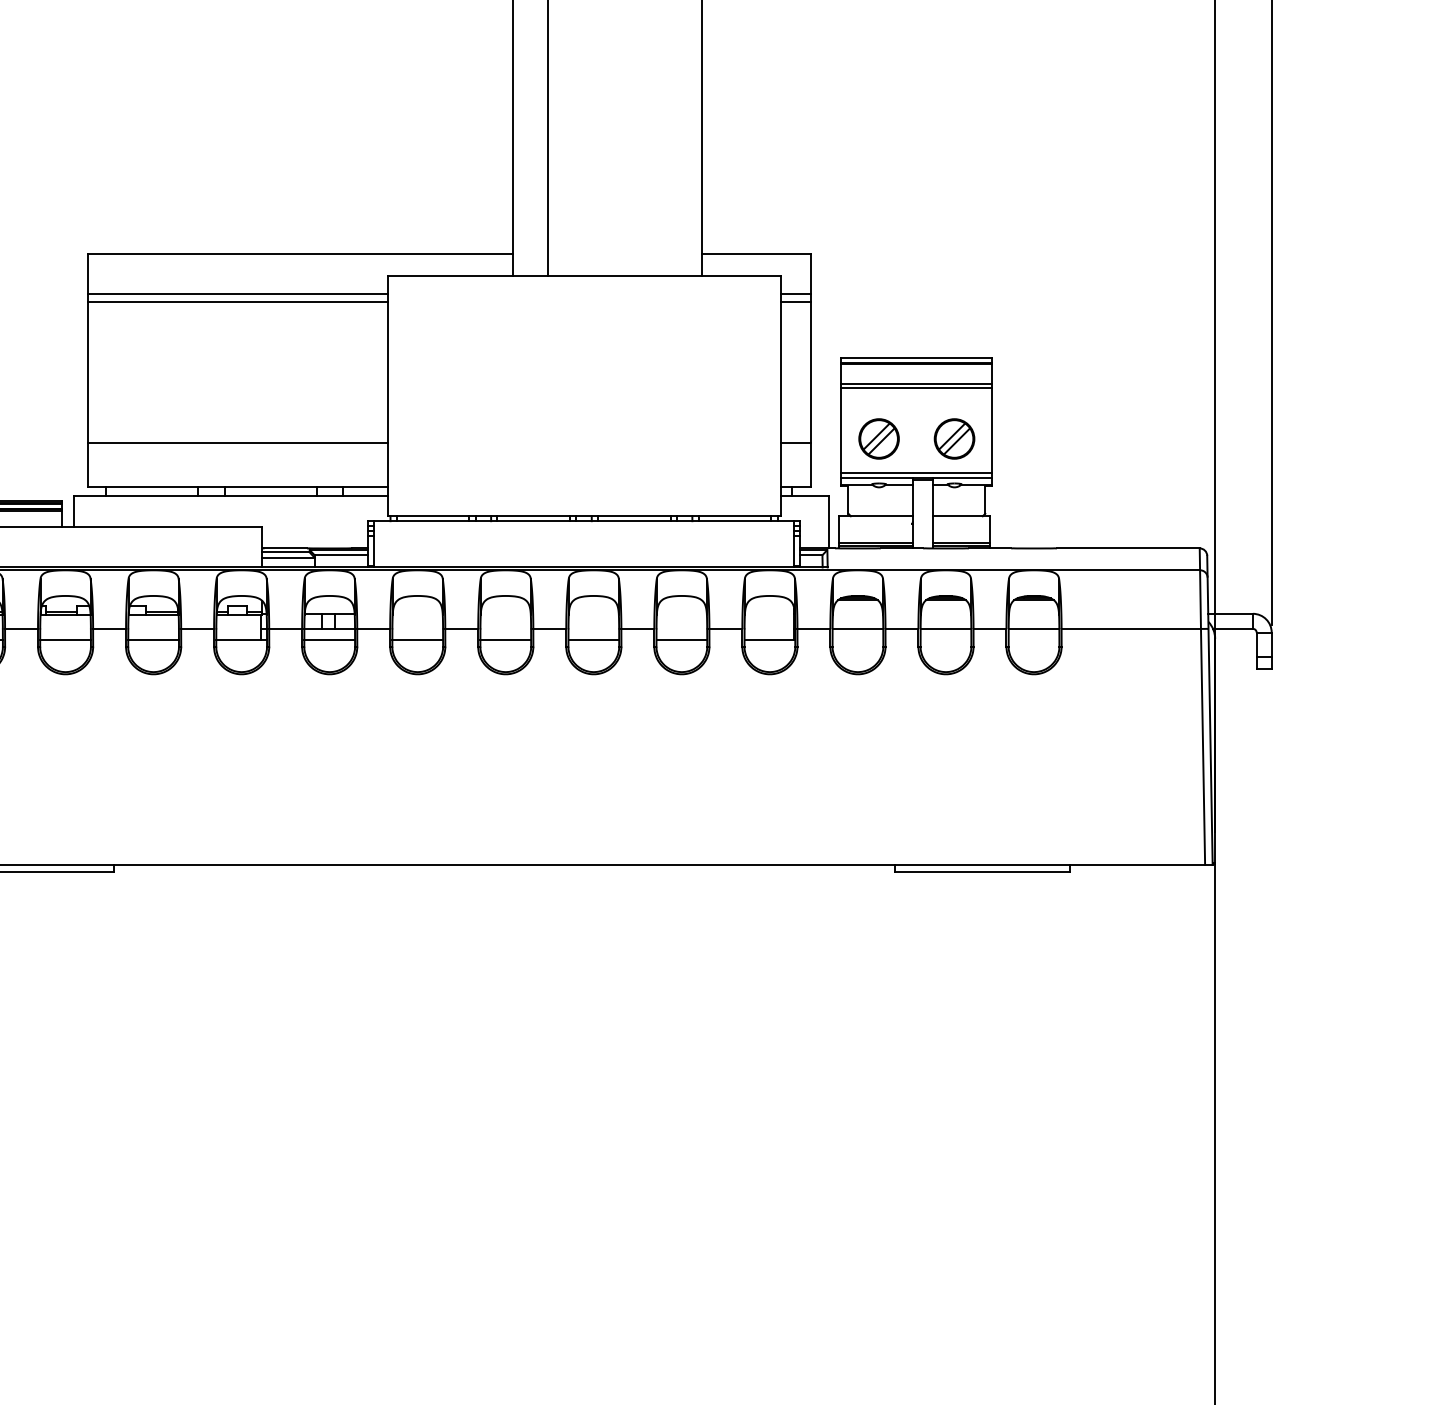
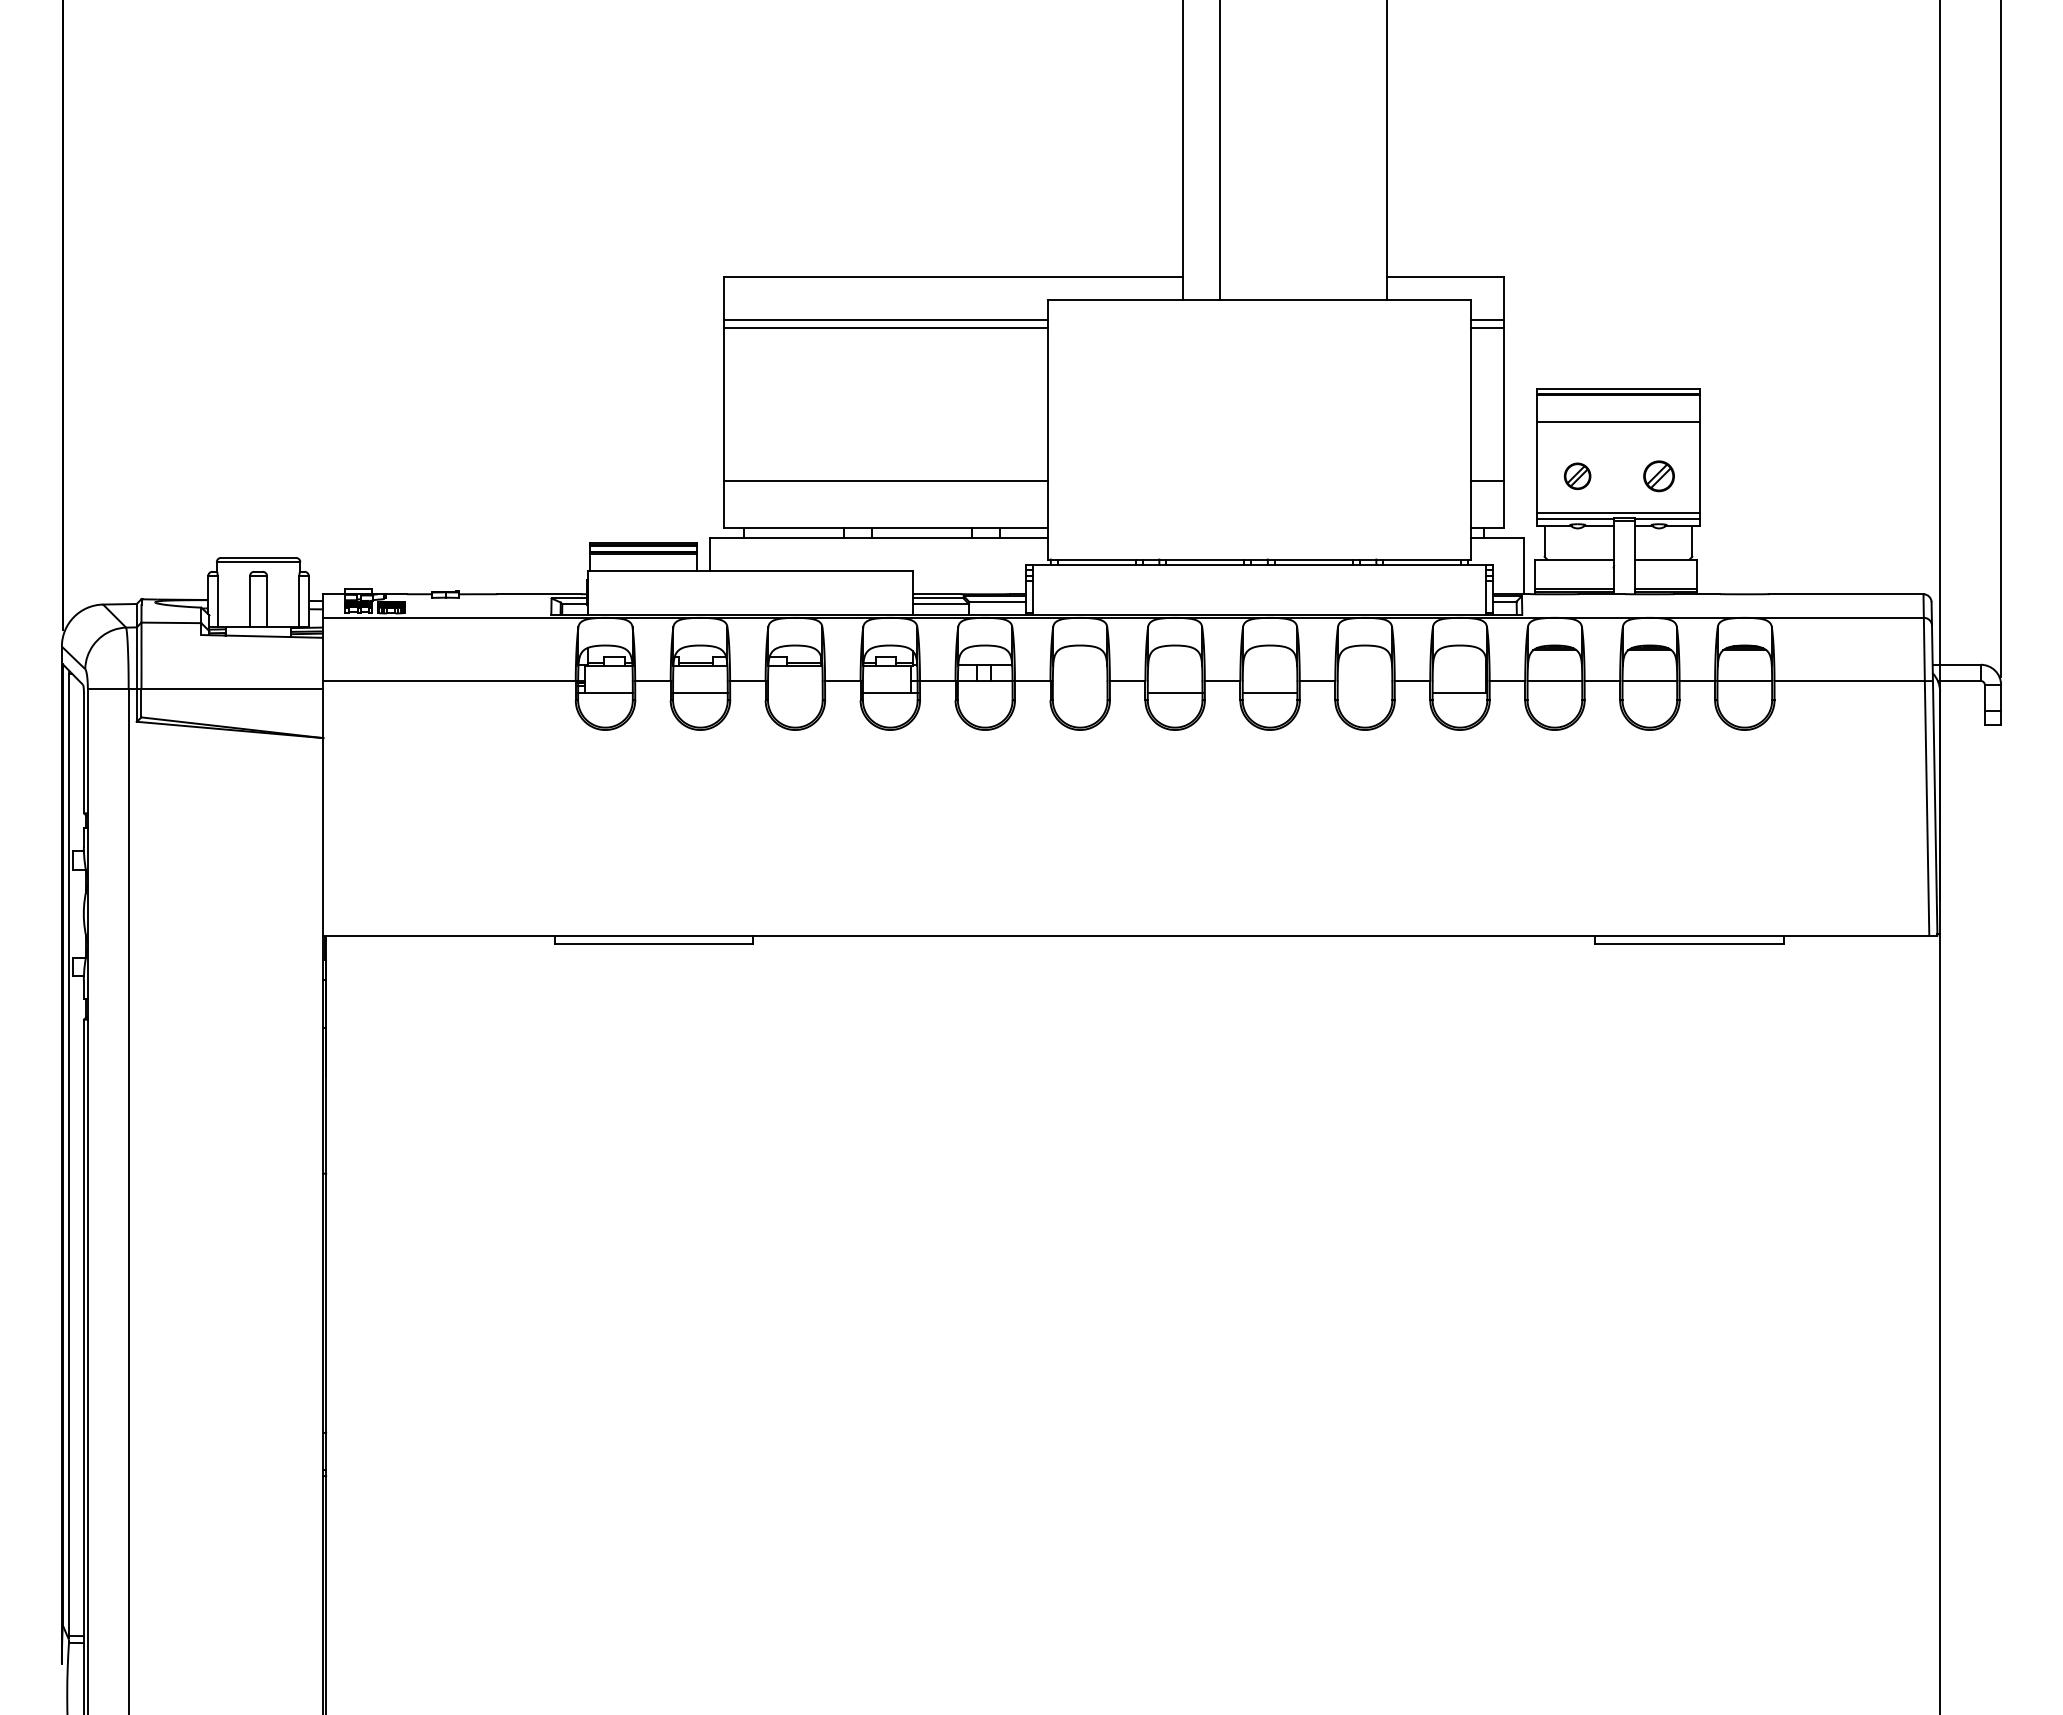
line: (916, 383) -> (1618, 416), removed
part: (878, 439) -> (1577, 476), size x0.6
part: (954, 439) -> (1658, 476), size x0.7
line: (153, 640) -> (795, 693), removed
line: (329, 640) -> (984, 693), removed
line: (417, 640) -> (1079, 693), removed
line: (681, 640) -> (1364, 693), removed

